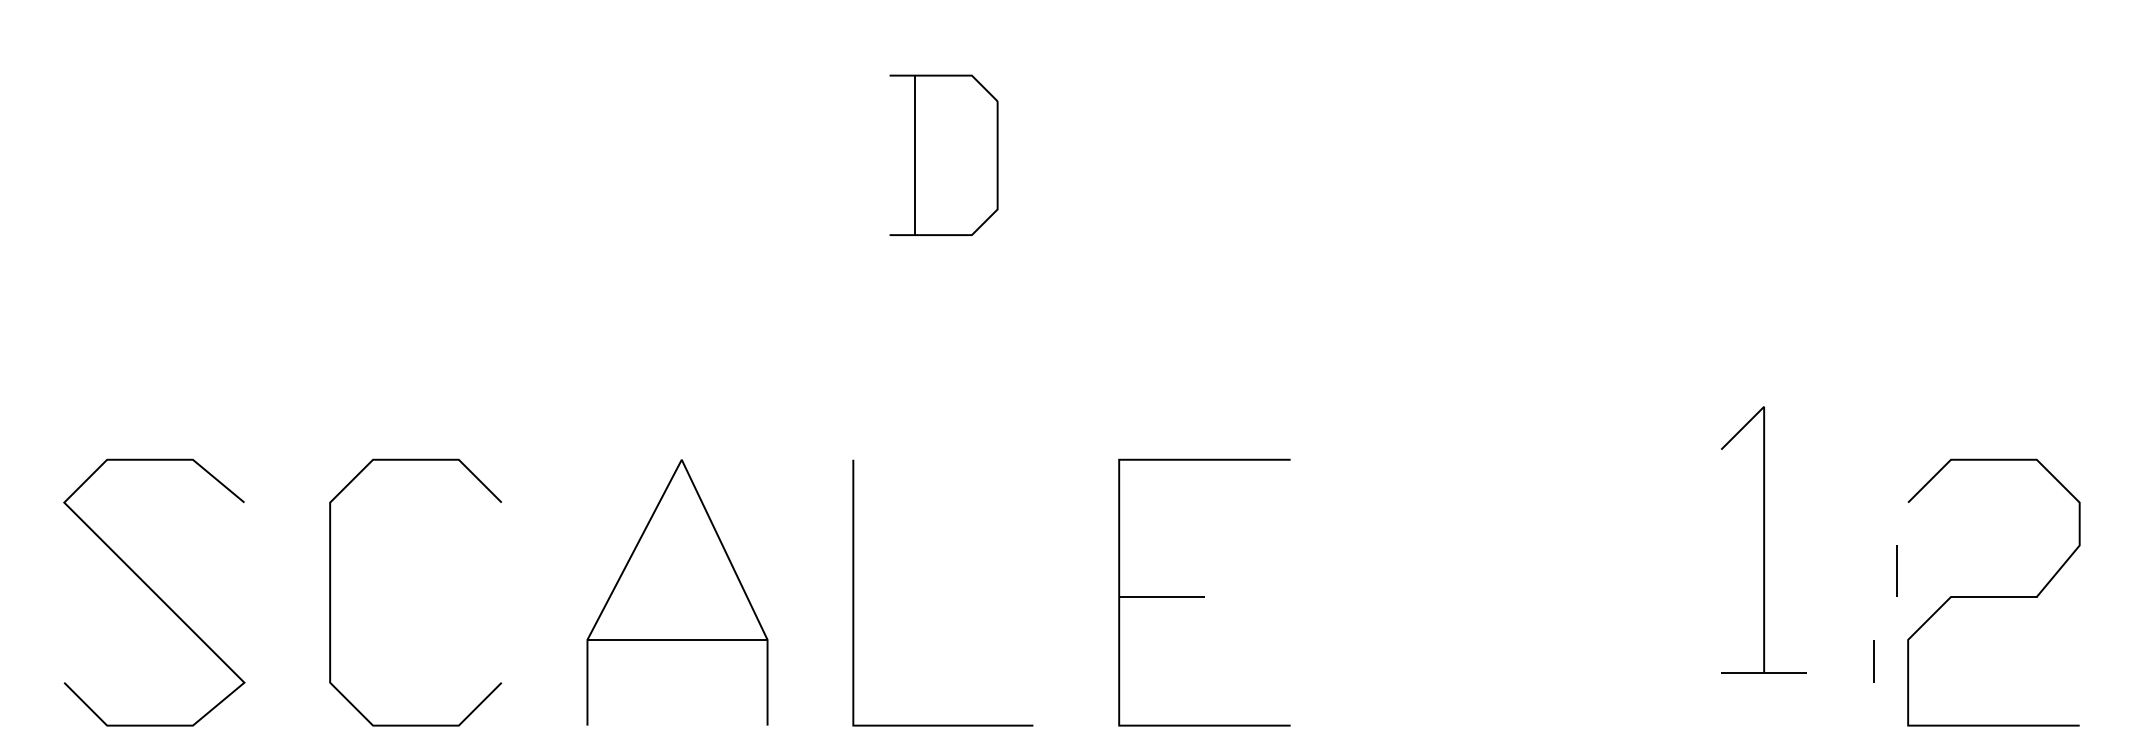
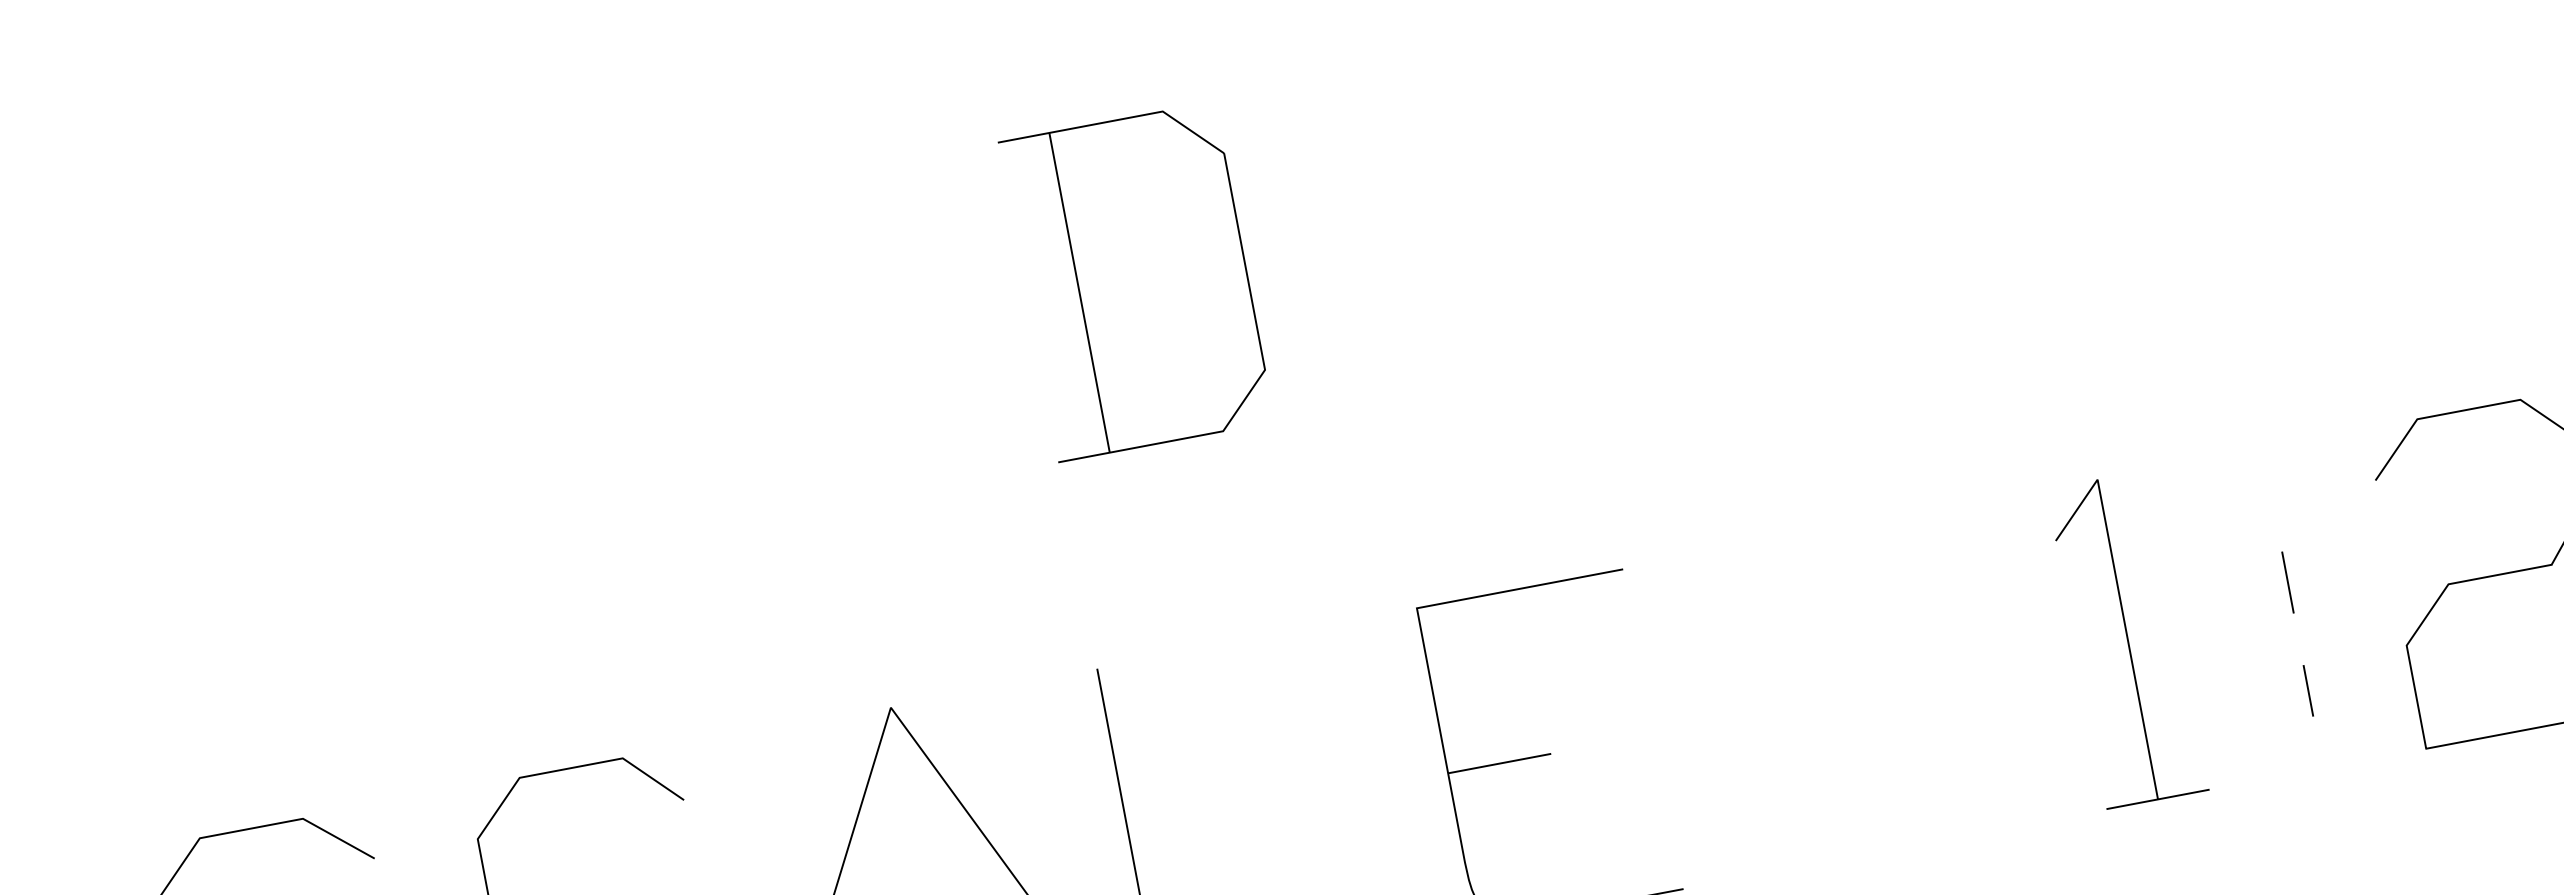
part: (943, 155) -> (1136, 282), size x1.67
part: (1763, 539) -> (2126, 639), moved
line: (1896, 570) -> (2286, 581), moved
line: (1873, 661) -> (2307, 691), moved

